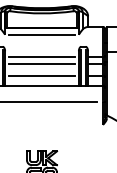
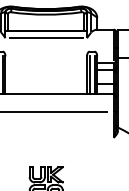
line: (41, 56) -> (45, 62), removed
line: (41, 63) -> (45, 70), removed
line: (41, 75) -> (45, 83), removed

